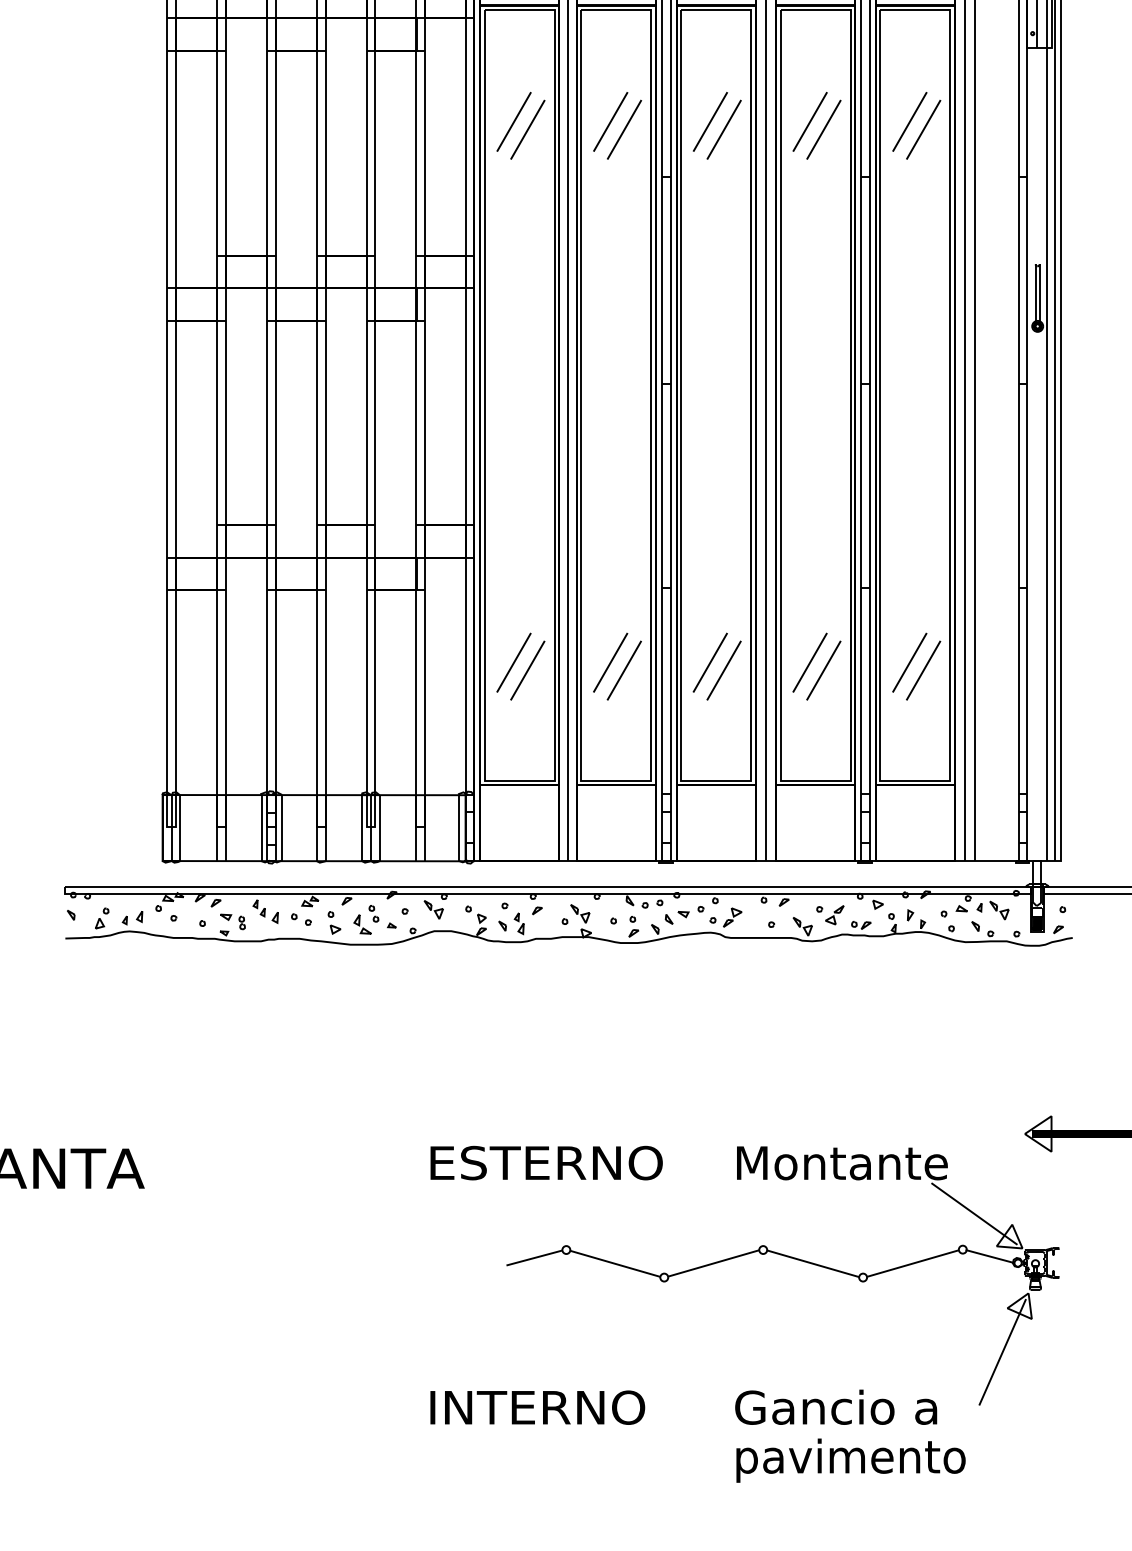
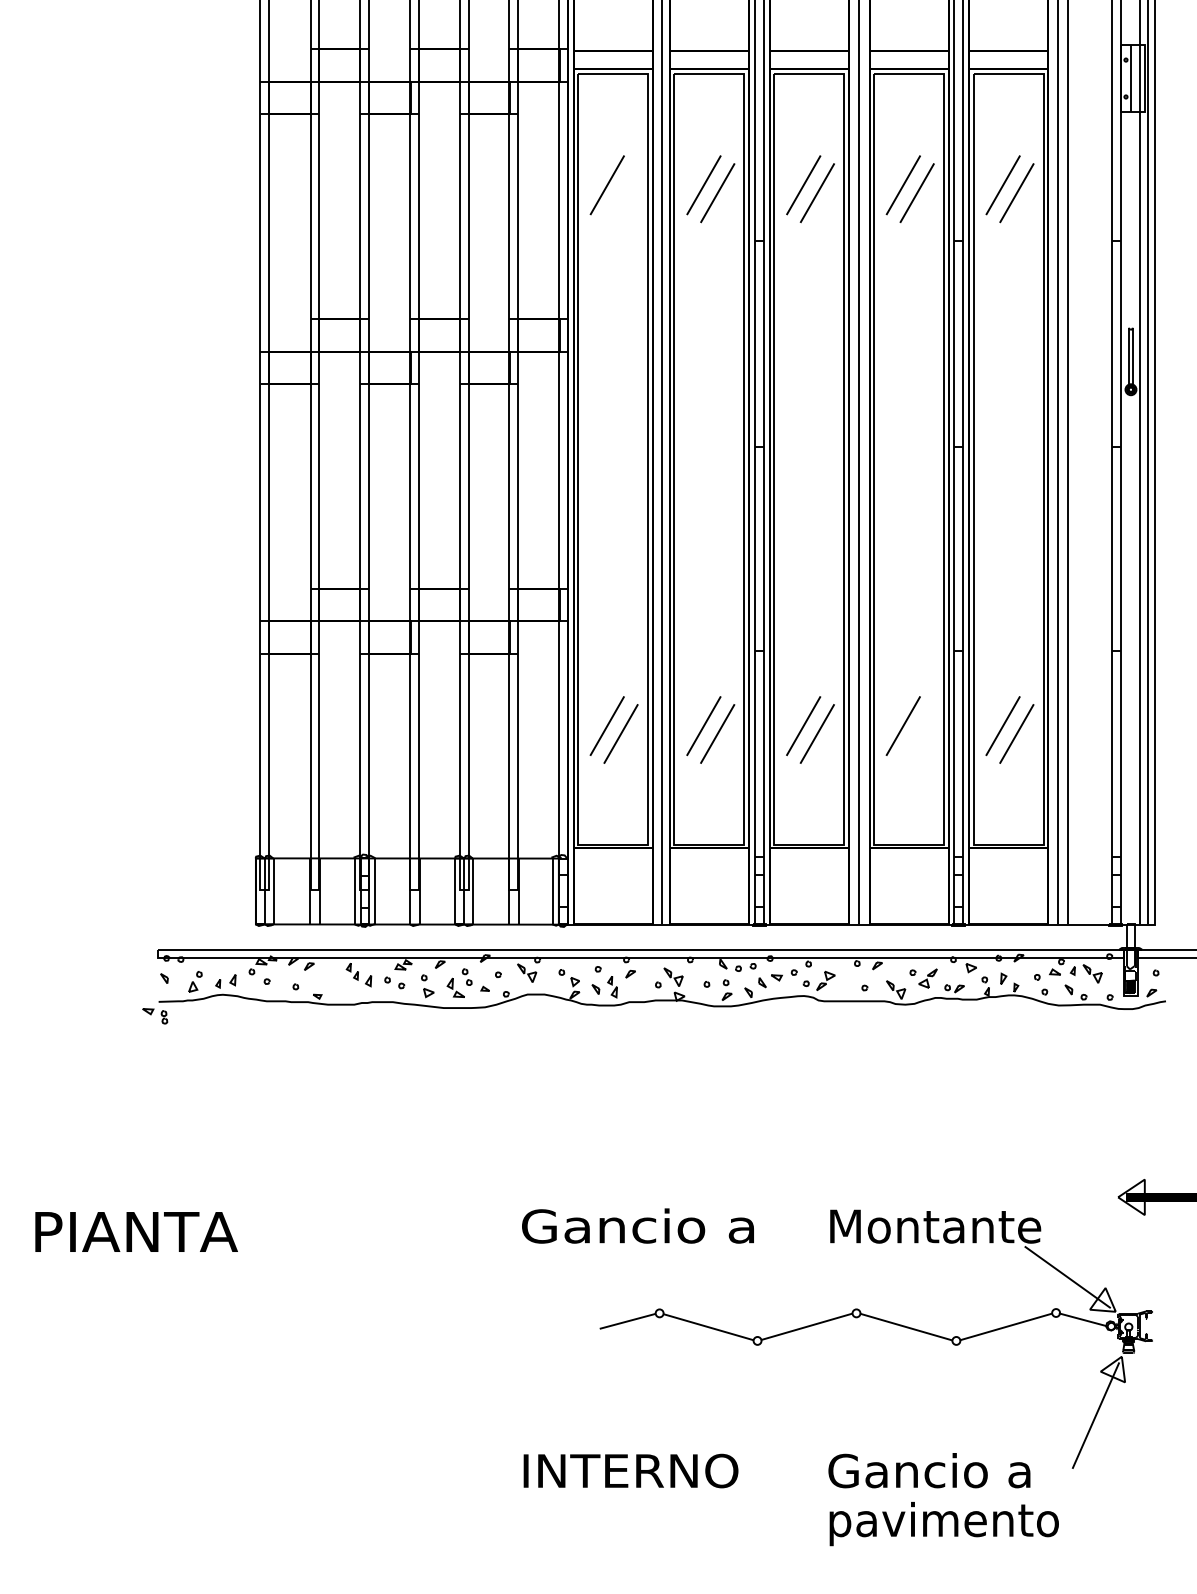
line: (527, 130) -> (620, 193), removed
line: (823, 670) -> (916, 733), removed
part: (233, 922) -> (155, 1016), moved
text: (546, 1162) -> (639, 1225), ESTERNO -> Gancio a

